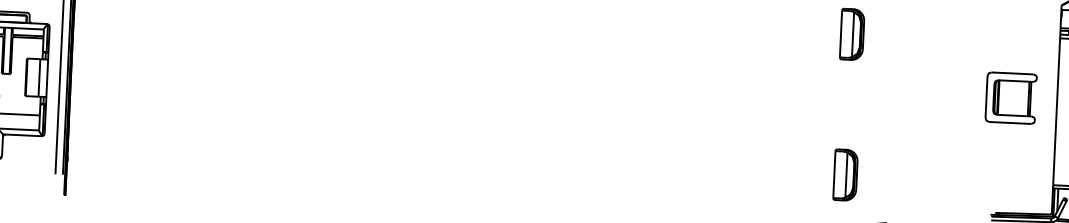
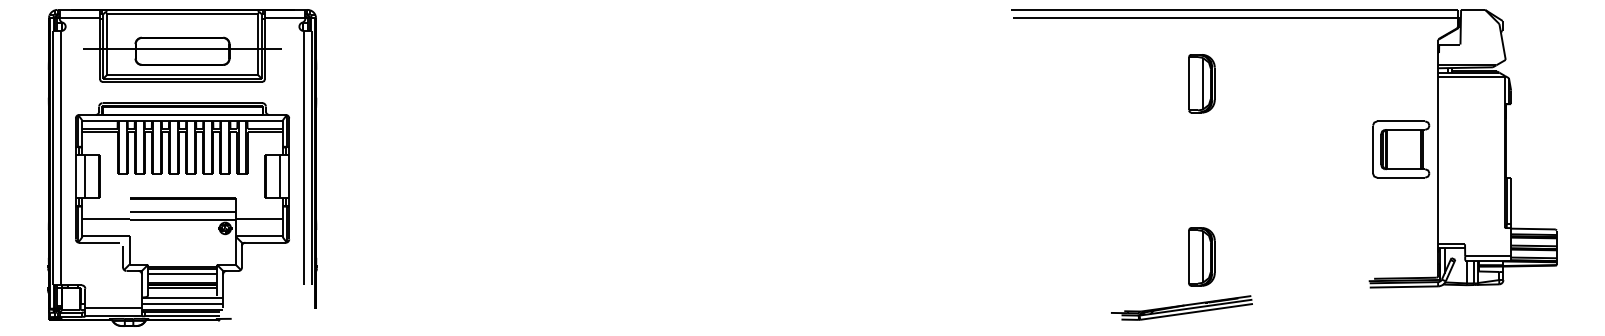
part: (1011, 98) -> (1401, 149), moved
part: (845, 174) -> (1201, 256), moved

